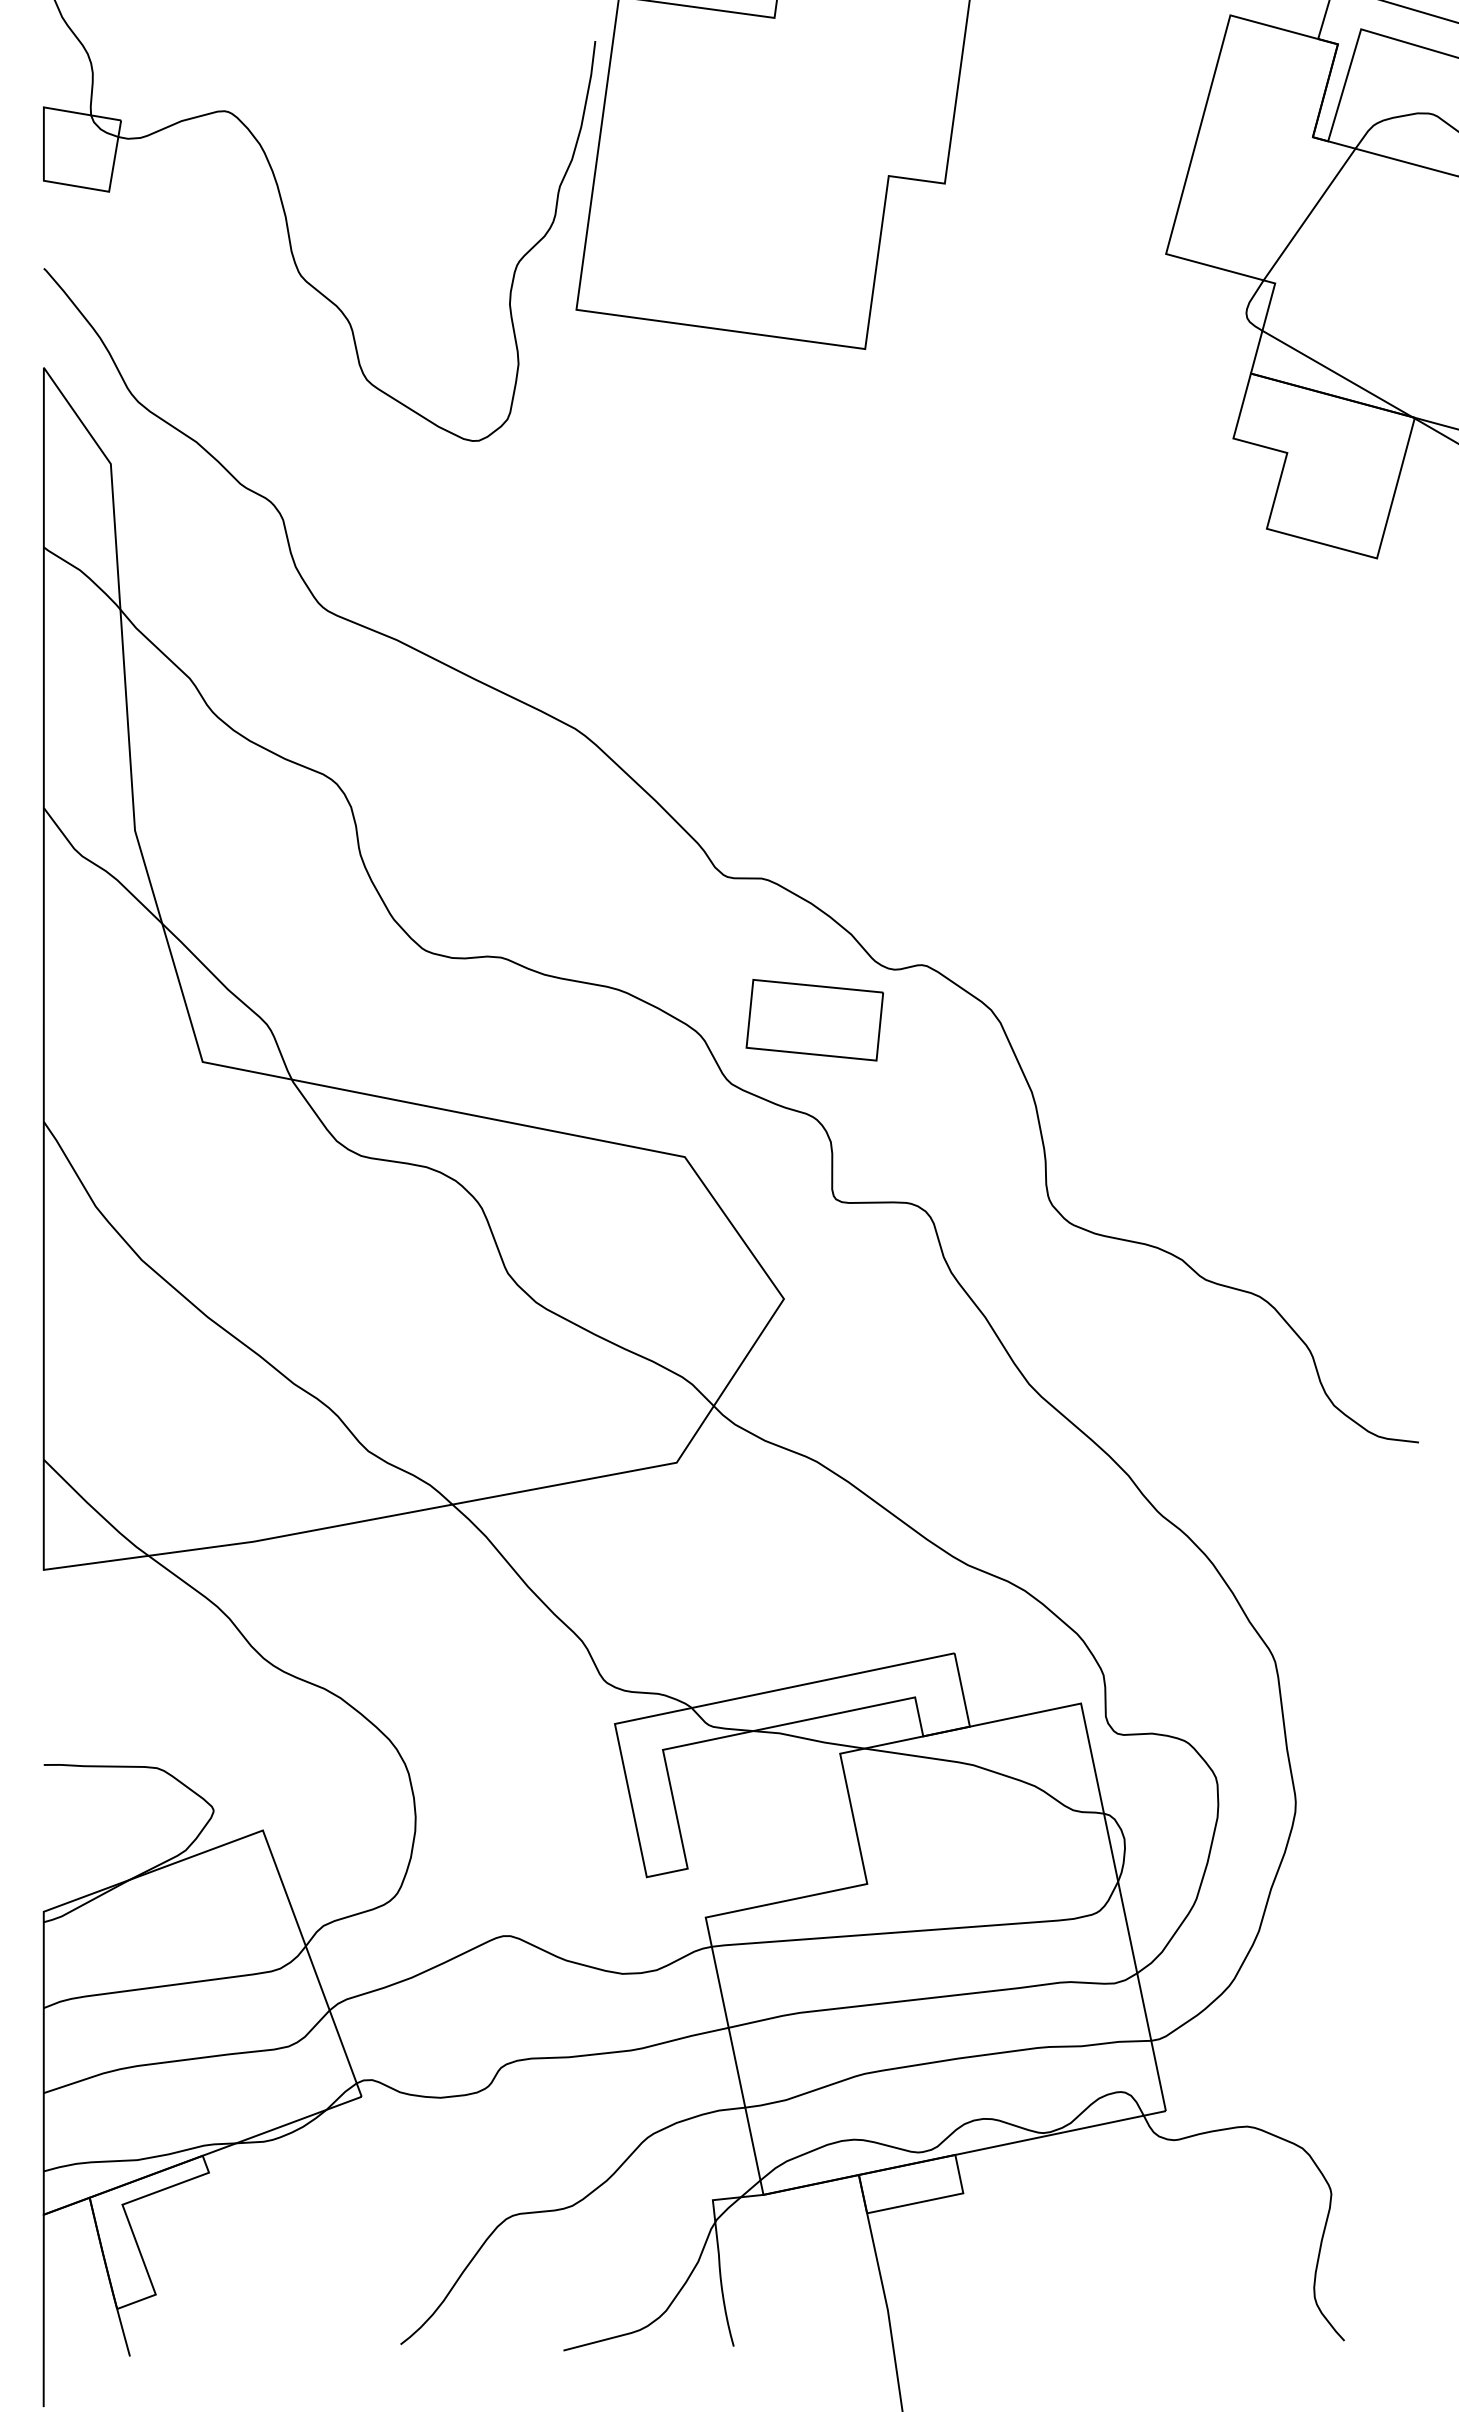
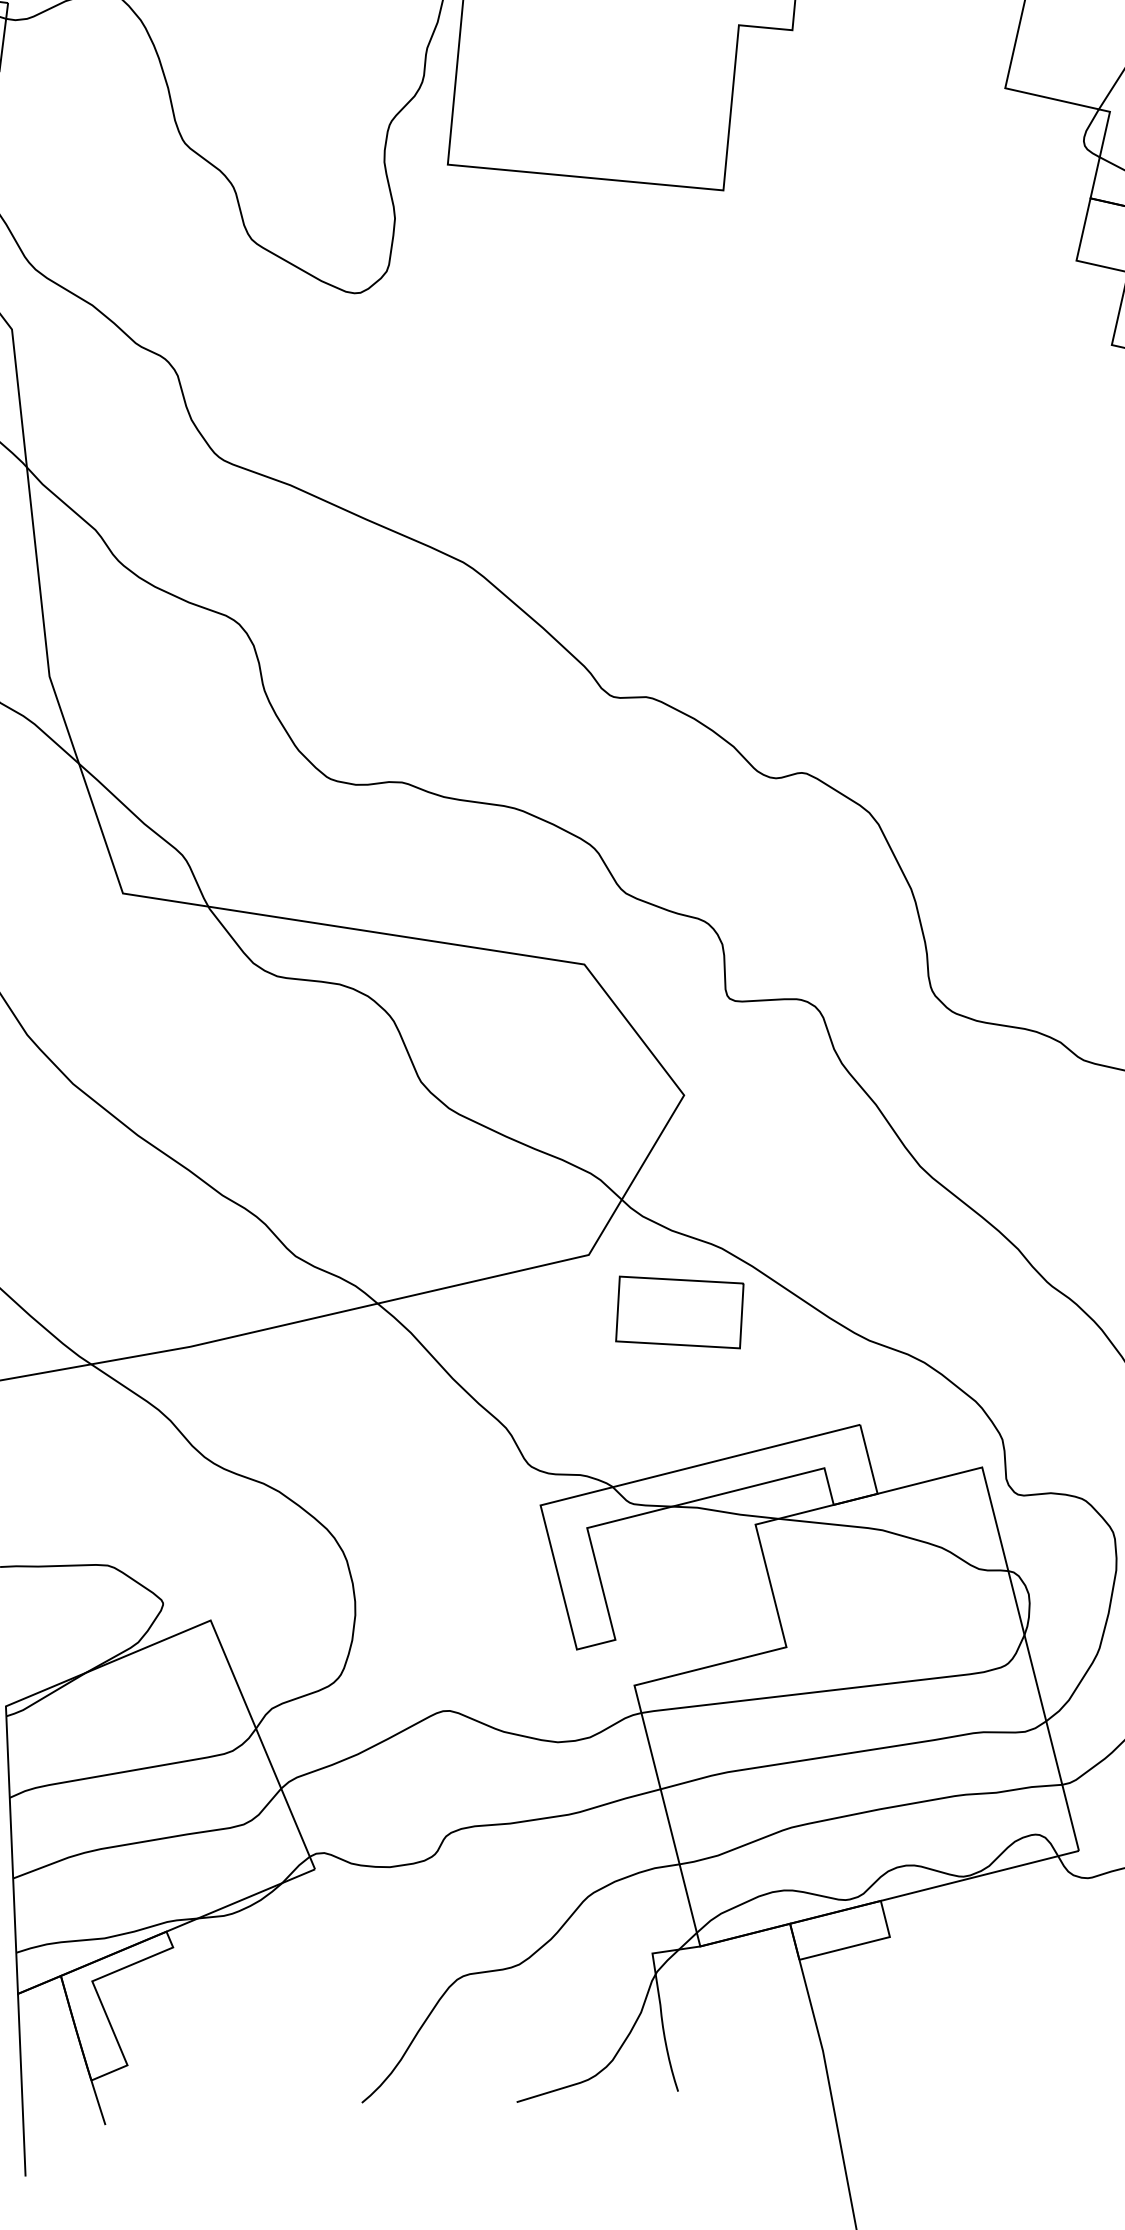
part: (814, 1020) -> (679, 1312), moved

